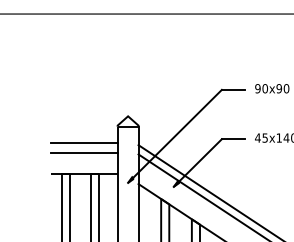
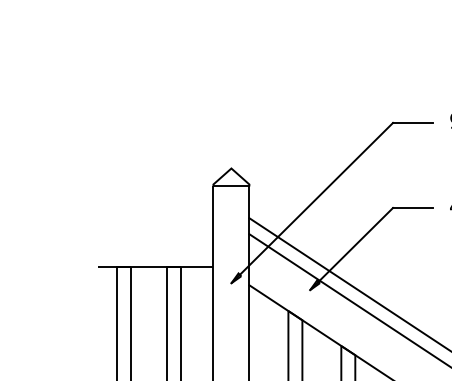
line: (83, 143) -> (154, 215), removed
line: (83, 152) -> (154, 230), removed

